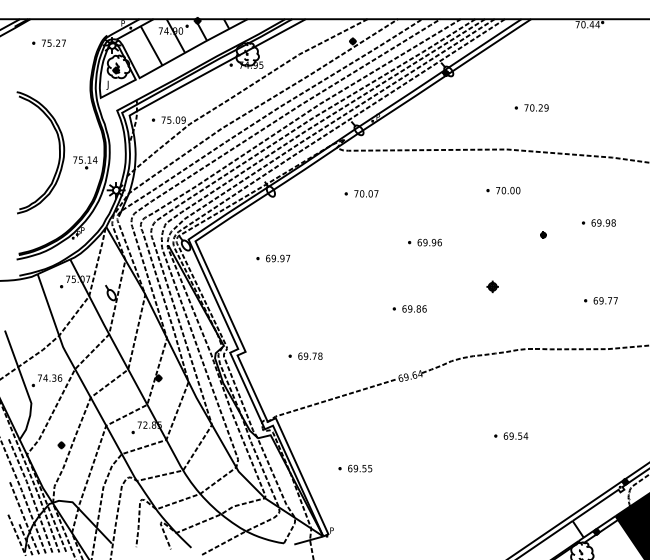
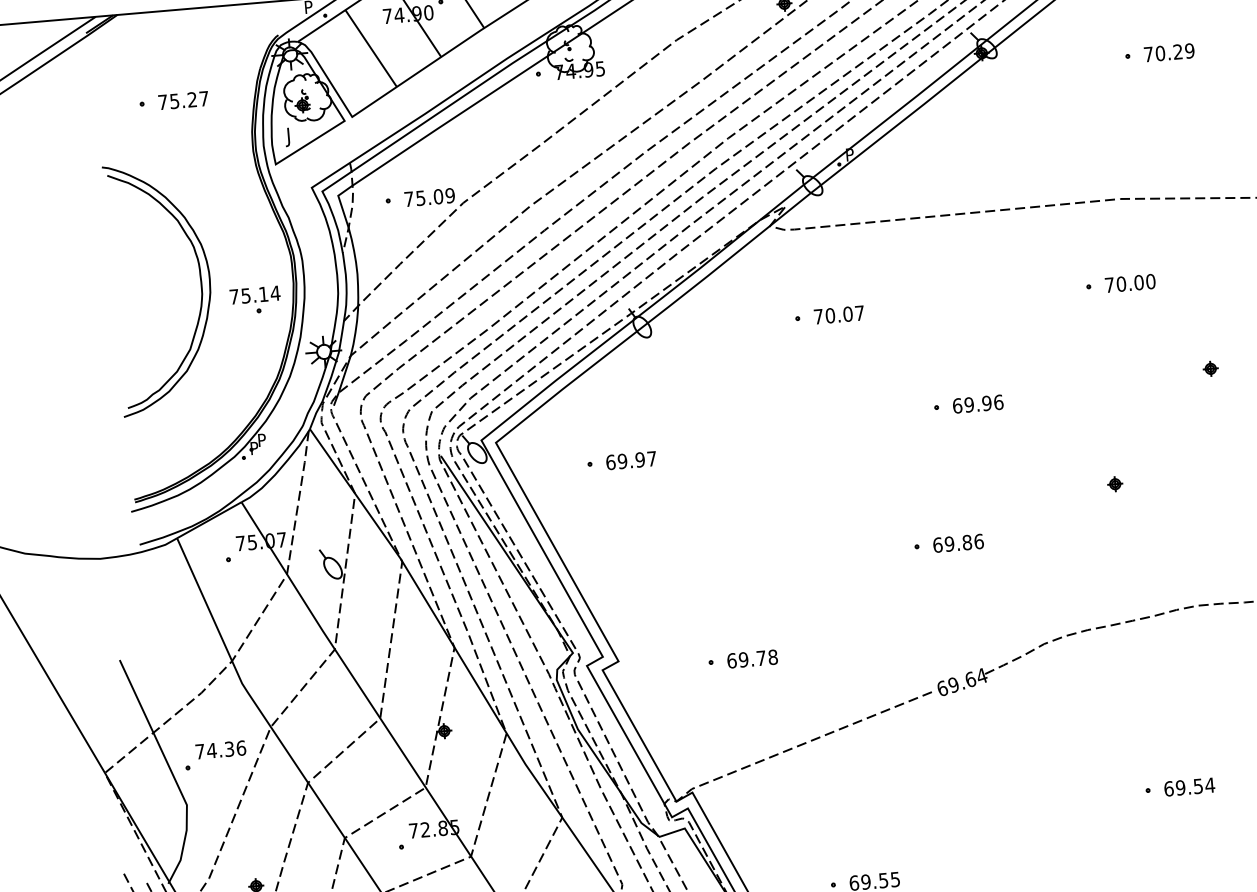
part: (48, 42) -> (172, 99), moved
part: (531, 107) -> (1158, 52), moved
part: (273, 258) -> (621, 461), moved
part: (492, 286) -> (1114, 483), size x0.62

